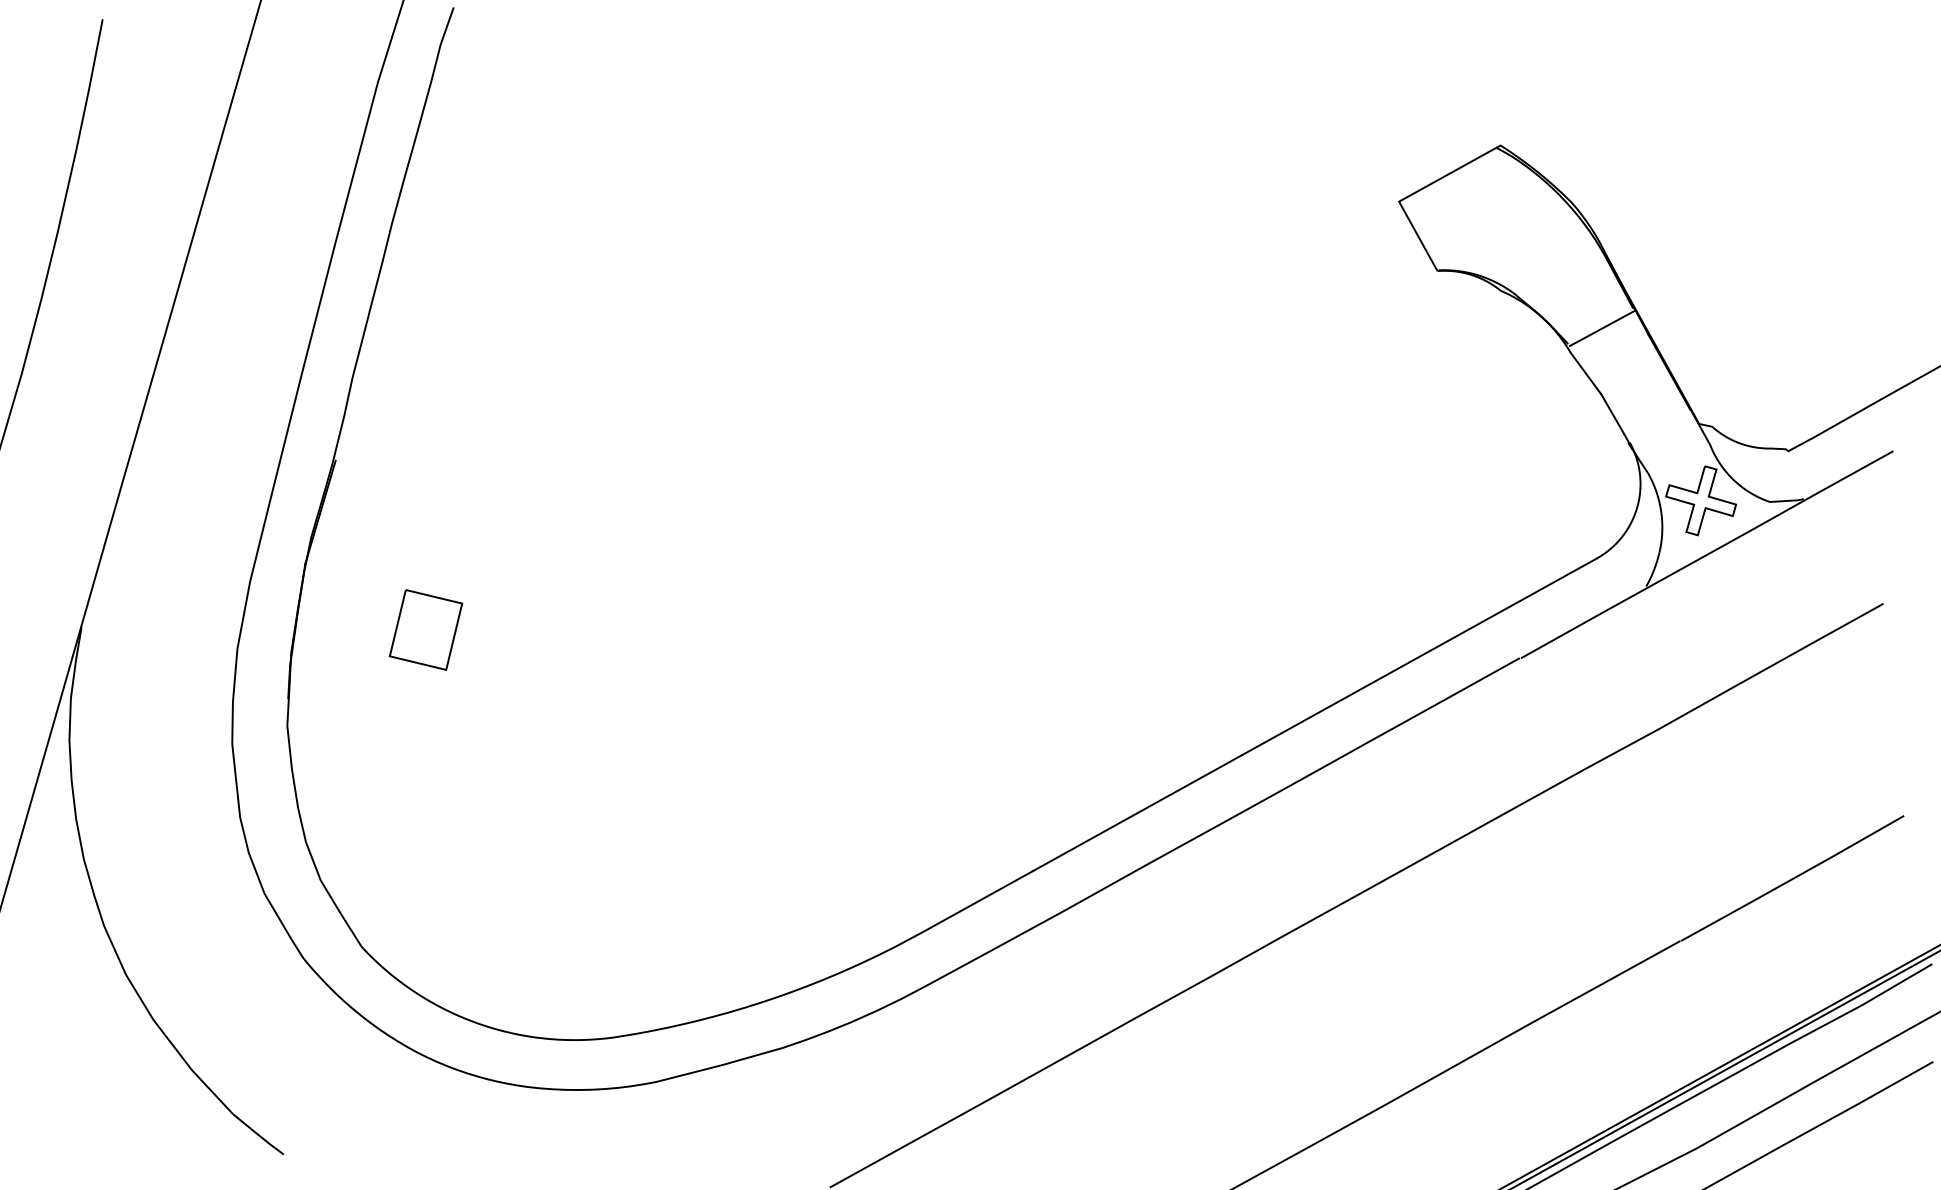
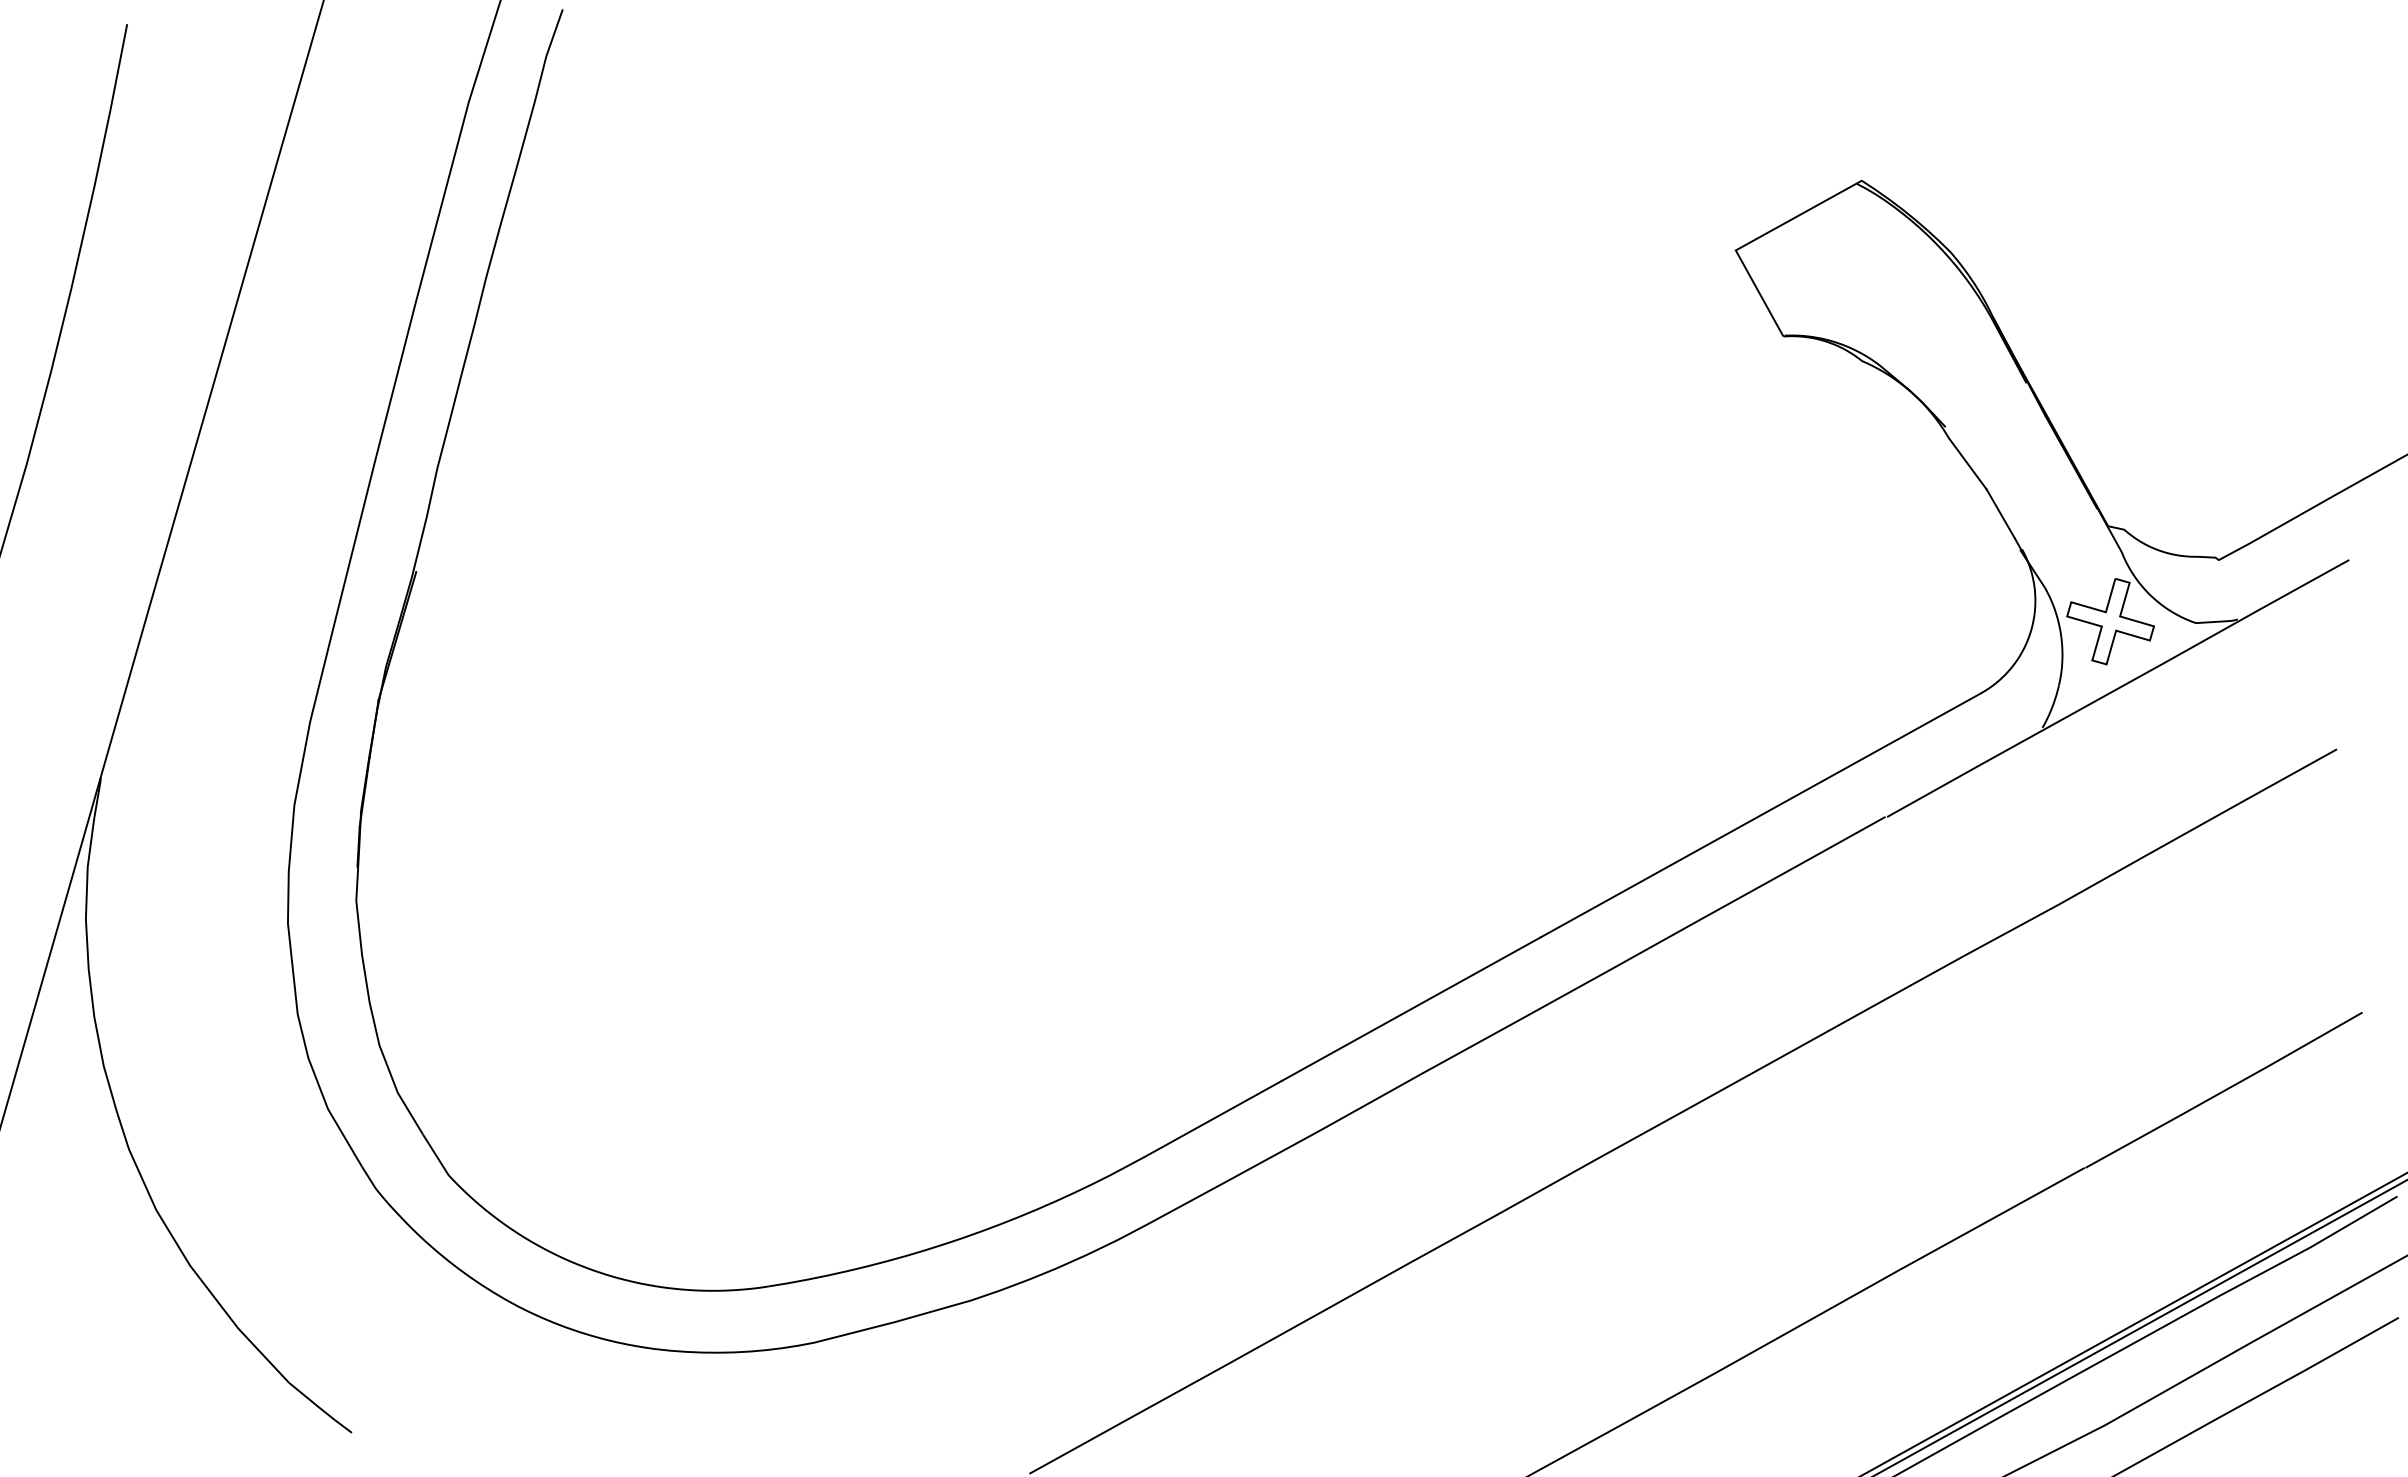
line: (1601, 328) -> (1987, 407), removed
part: (426, 629) -> (528, 781), removed

